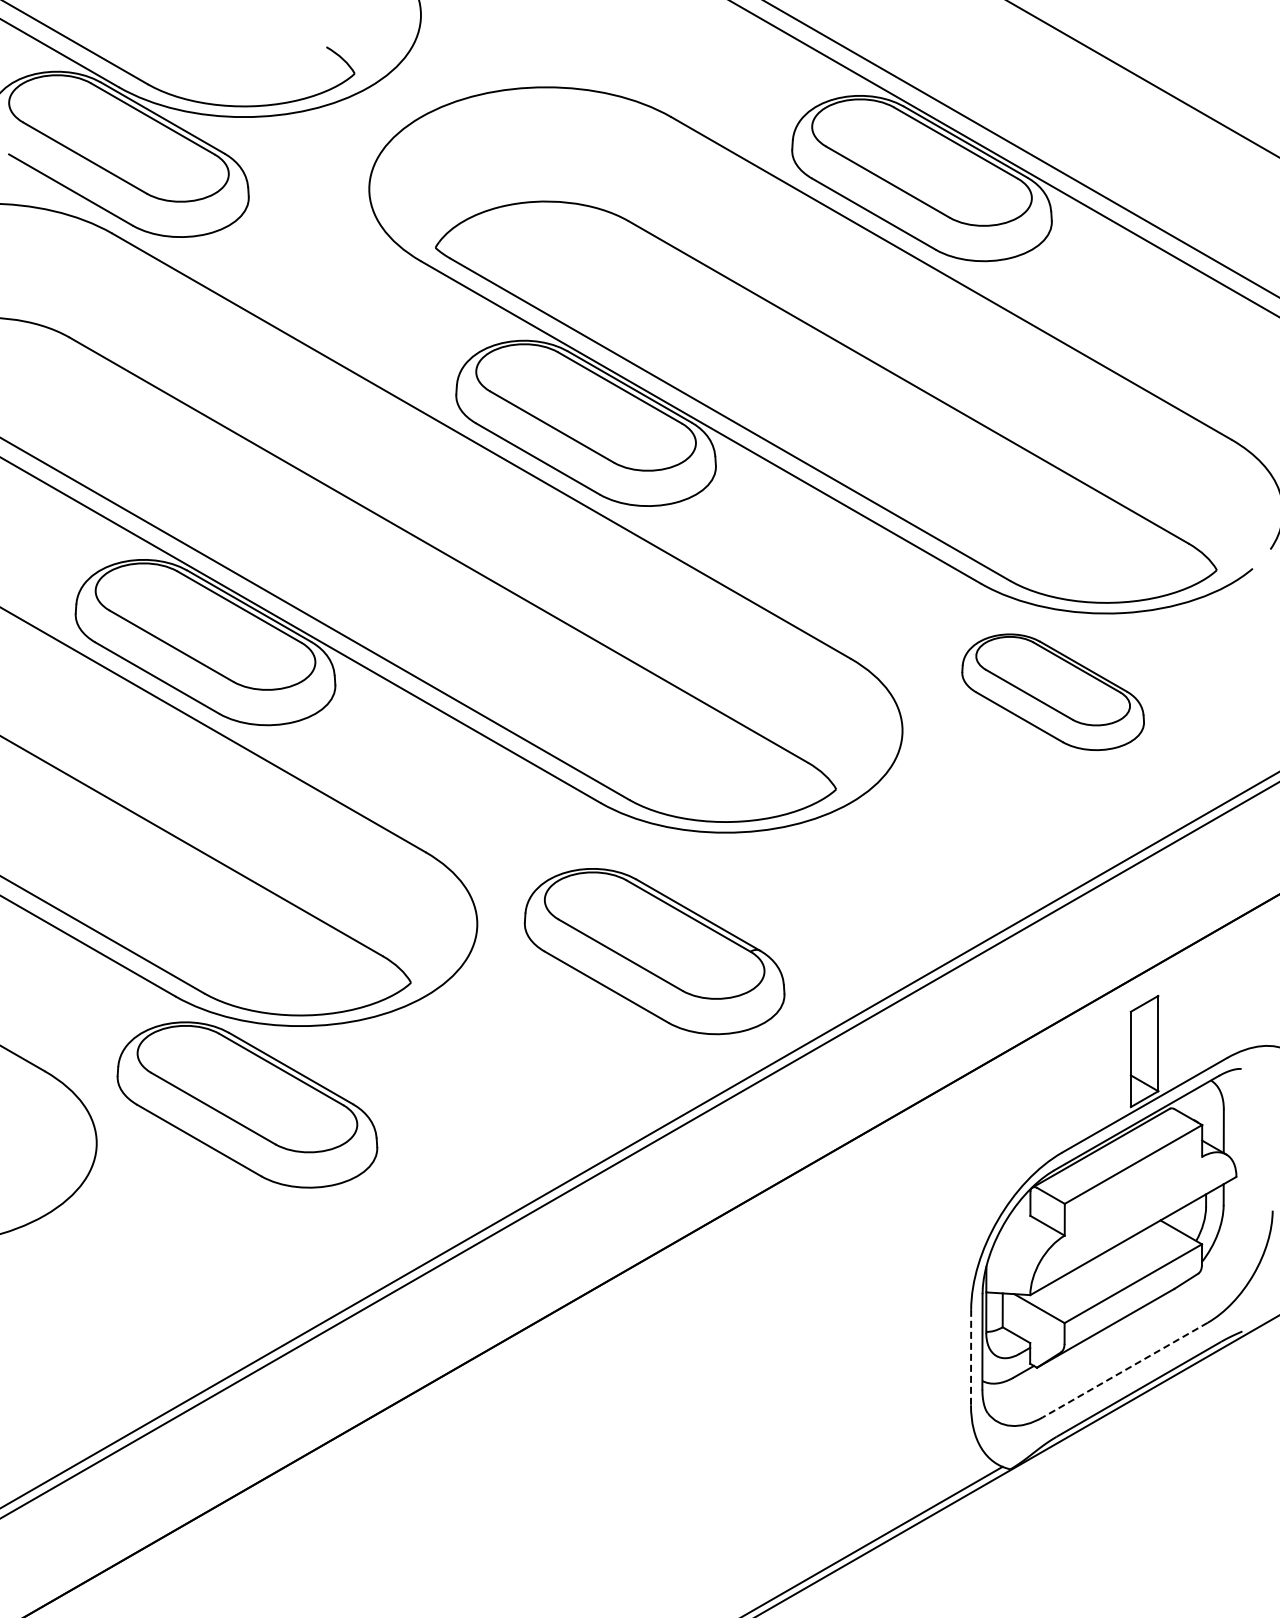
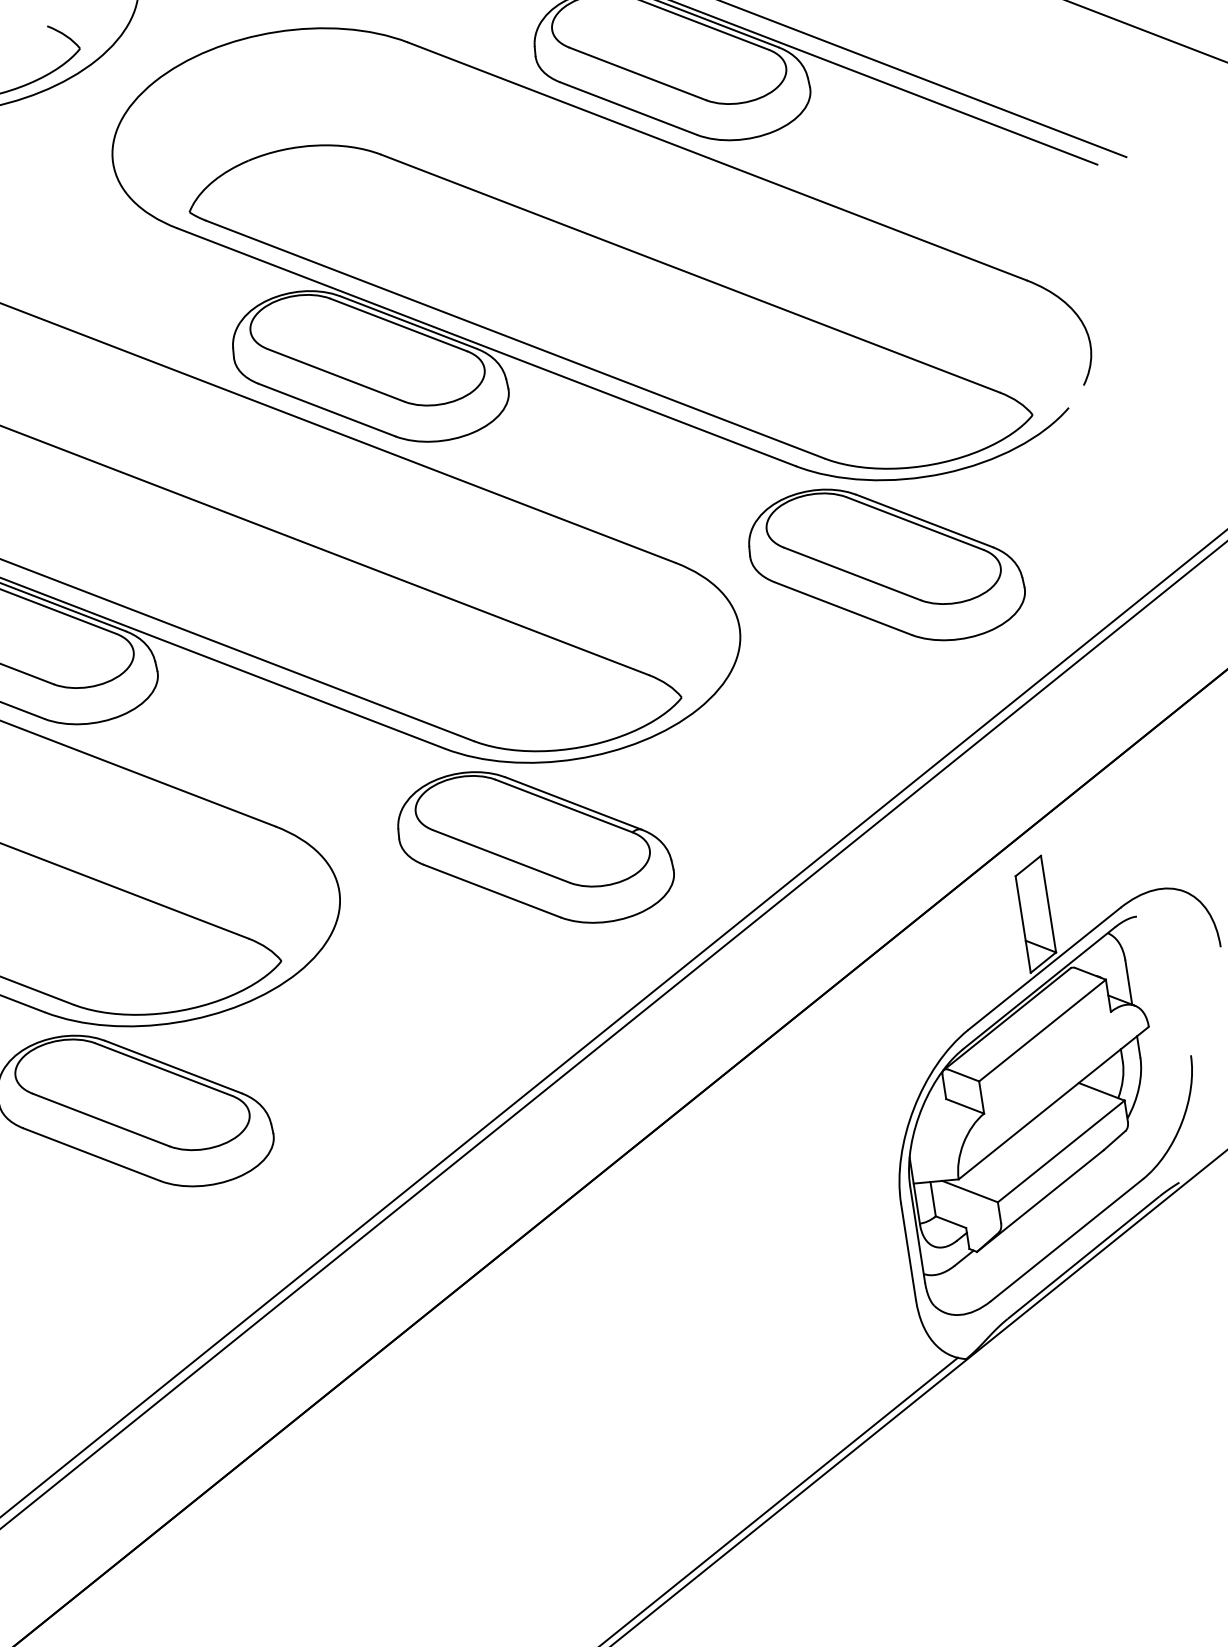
part: (1052, 691) -> (885, 564), size x1.43
part: (654, 951) -> (535, 847), moved
line: (971, 1357) -> (908, 1251), dashed -> solid
line: (1124, 1370) -> (1066, 1240), dashed -> solid

